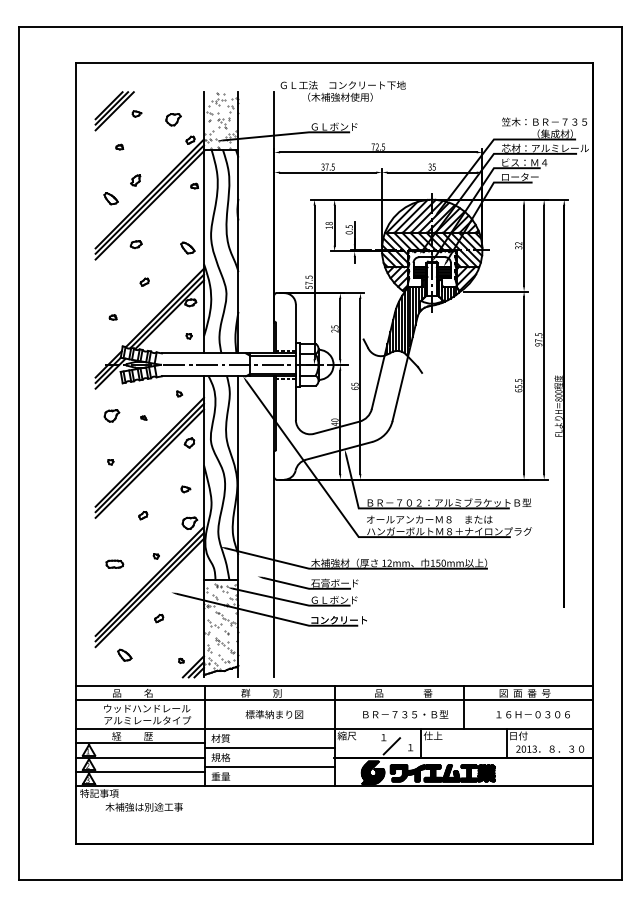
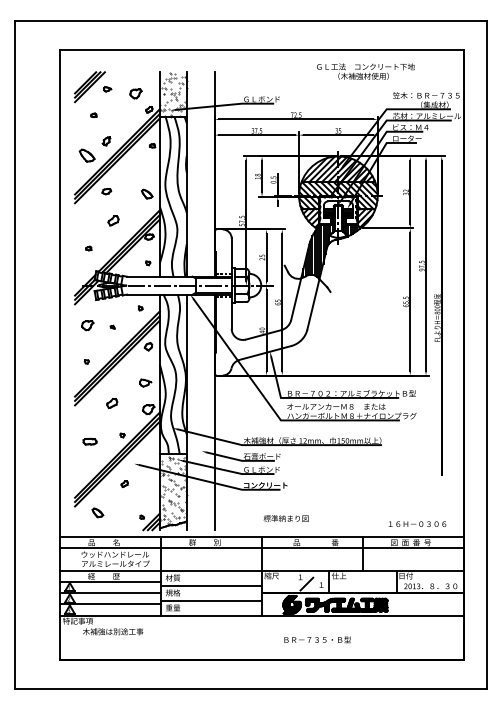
text: (342, 90) -> (365, 70), moved
part: (110, 198) -> (86, 155), size x1.4
part: (144, 281) -> (113, 220), size x1.6
part: (185, 489) -> (145, 383), size x1.6
part: (143, 515) -> (112, 403), size x1.6
text: (274, 714) -> (286, 518), moved
text: (405, 714) -> (317, 639), moved
text: (532, 714) -> (416, 524), moved

